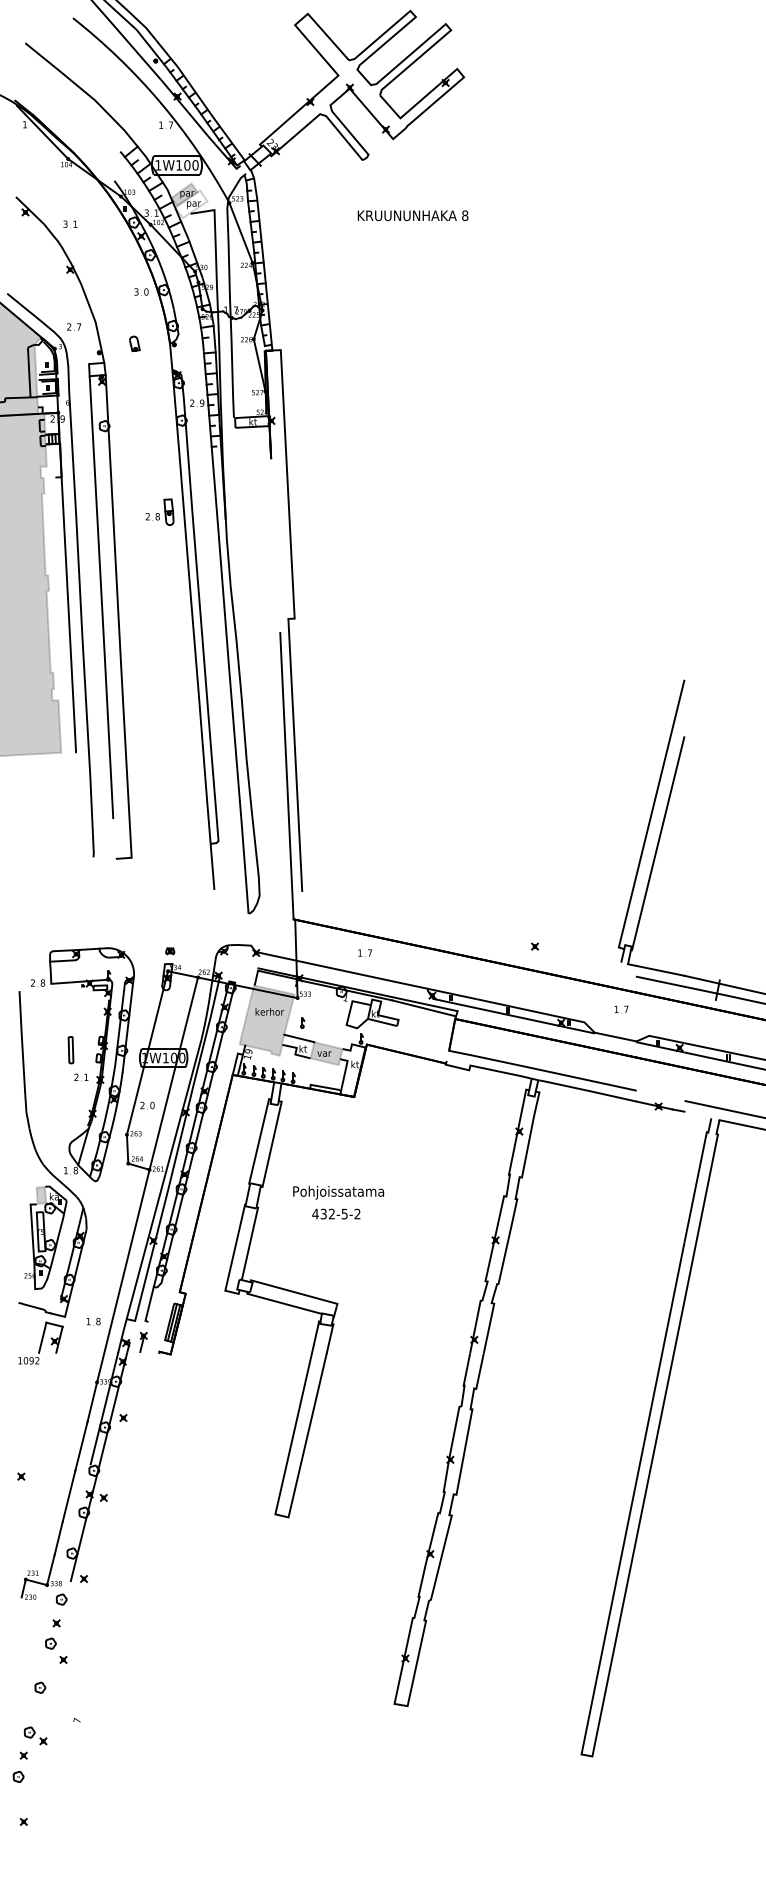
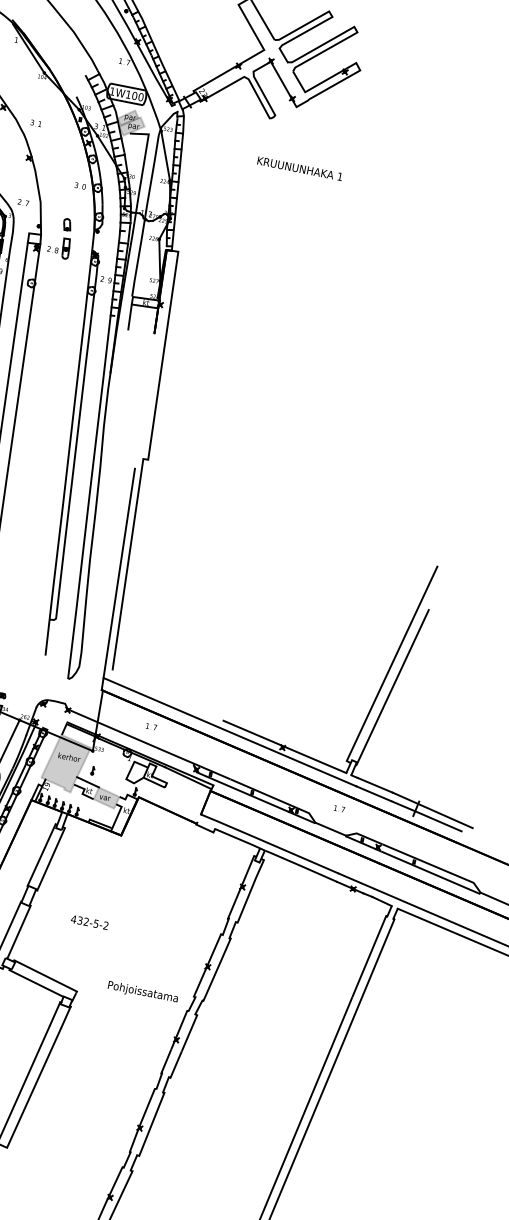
fill: (191, 204) -> (131, 126), added
text: (465, 215) -> (340, 176), 8 -> 1
line: (236, 443) -> (130, 316), added
part: (159, 511) -> (58, 246), moved
line: (464, 939) -> (229, 731), added
line: (537, 944) -> (284, 746), added
line: (660, 1095) -> (356, 880), added
line: (697, 1114) -> (381, 901), added
text: (338, 1192) -> (142, 992), moved

